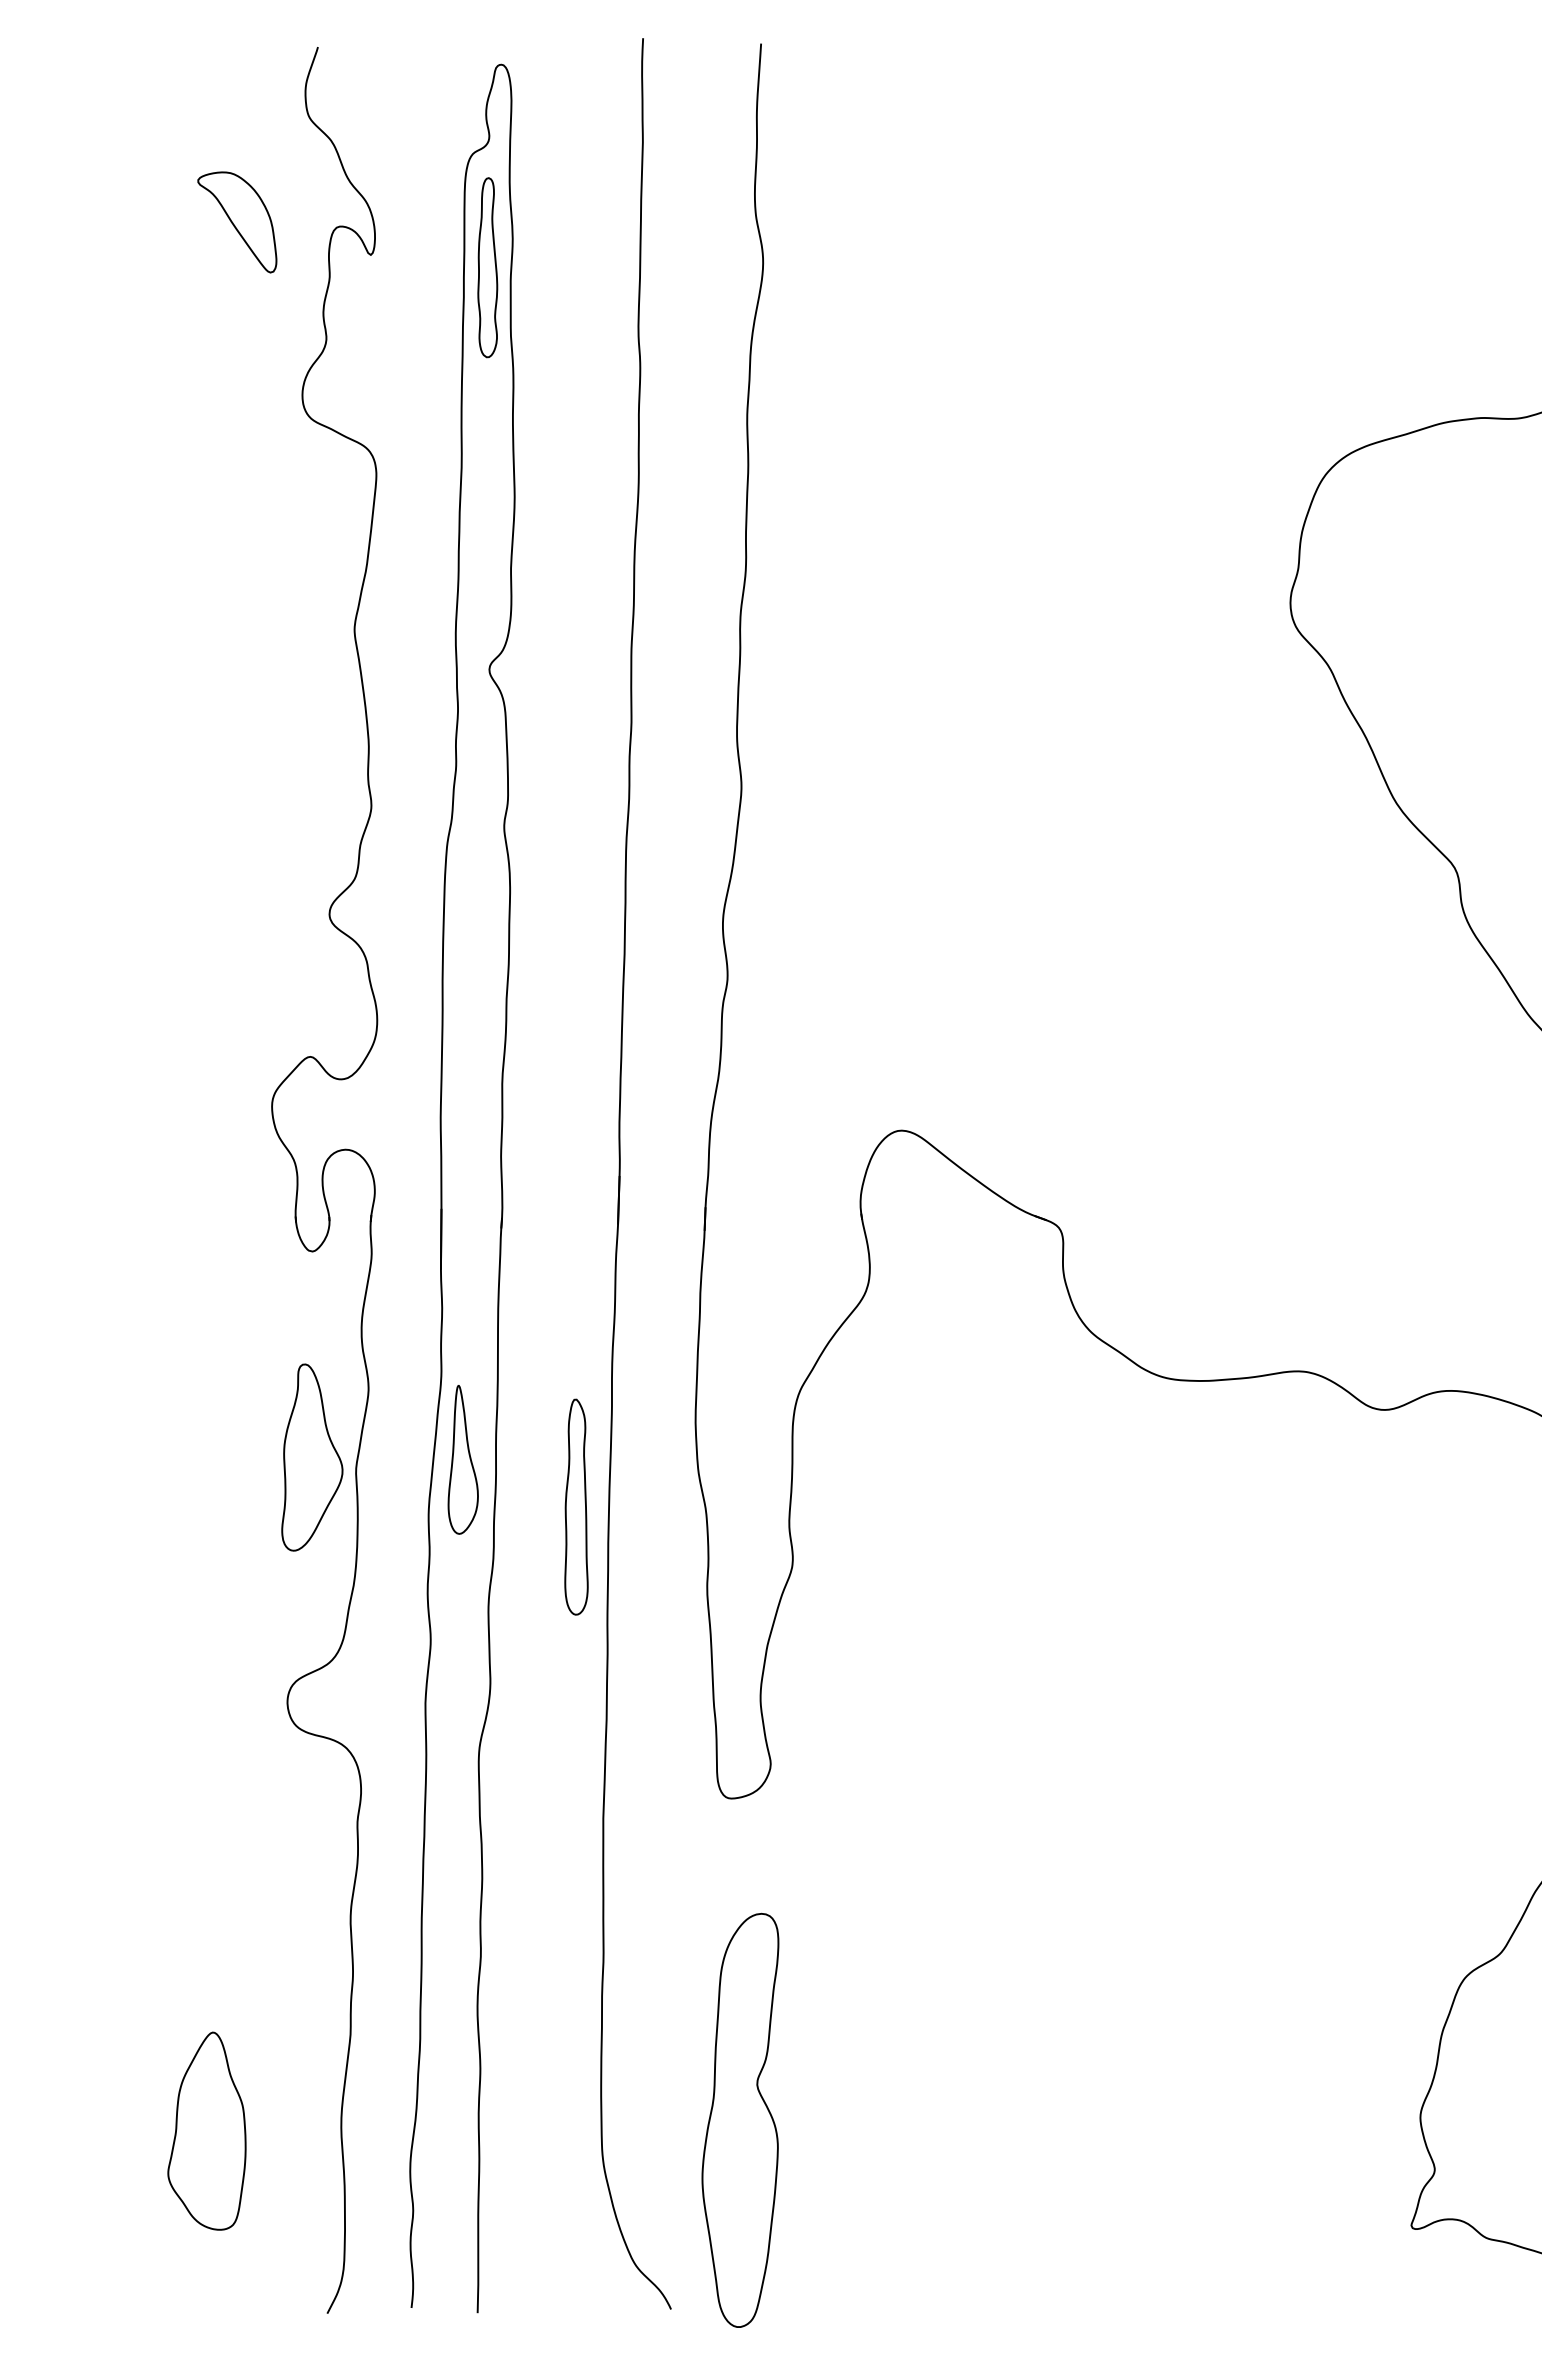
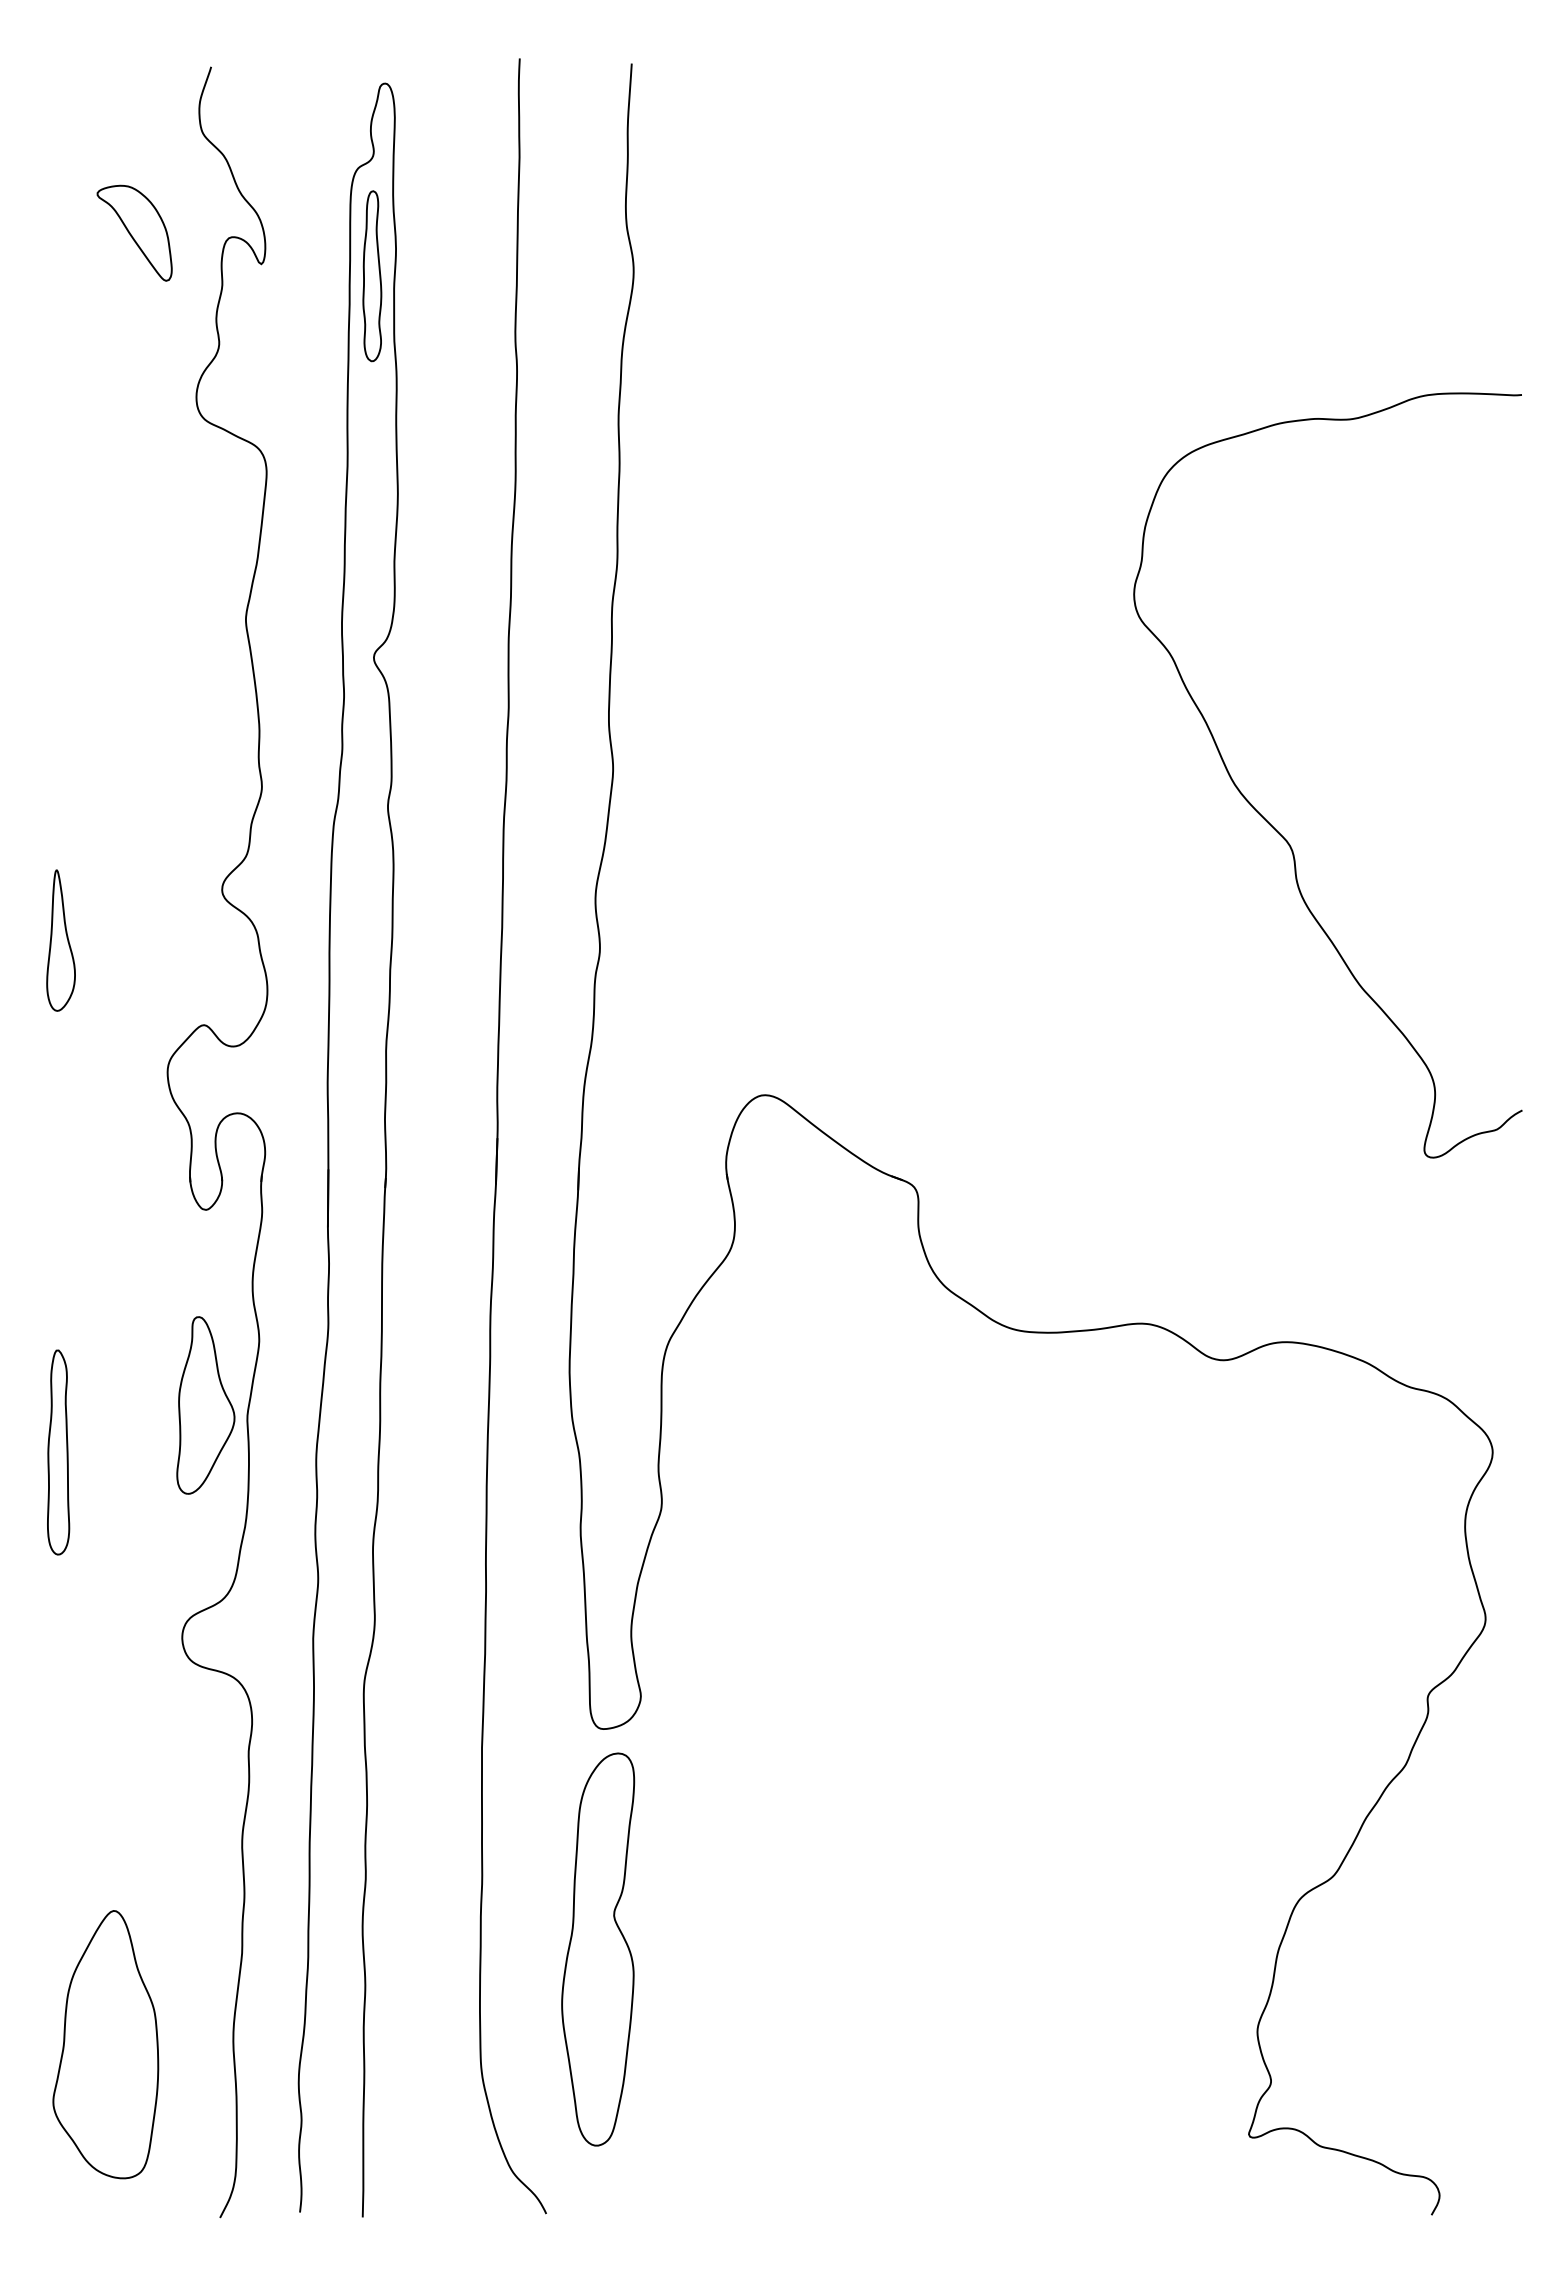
part: (462, 1459) -> (60, 940), moved
part: (576, 1507) -> (58, 1452), moved
part: (740, 2120) -> (598, 1949), moved
part: (206, 2130) -> (105, 2044), size x1.43

